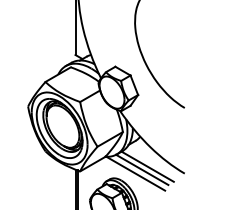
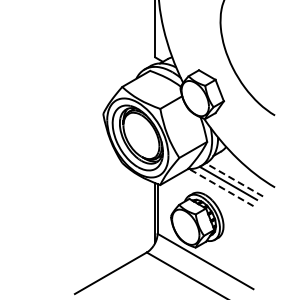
line: (146, 166) -> (233, 179), solid -> dashed
line: (135, 173) -> (220, 187), solid -> dashed

